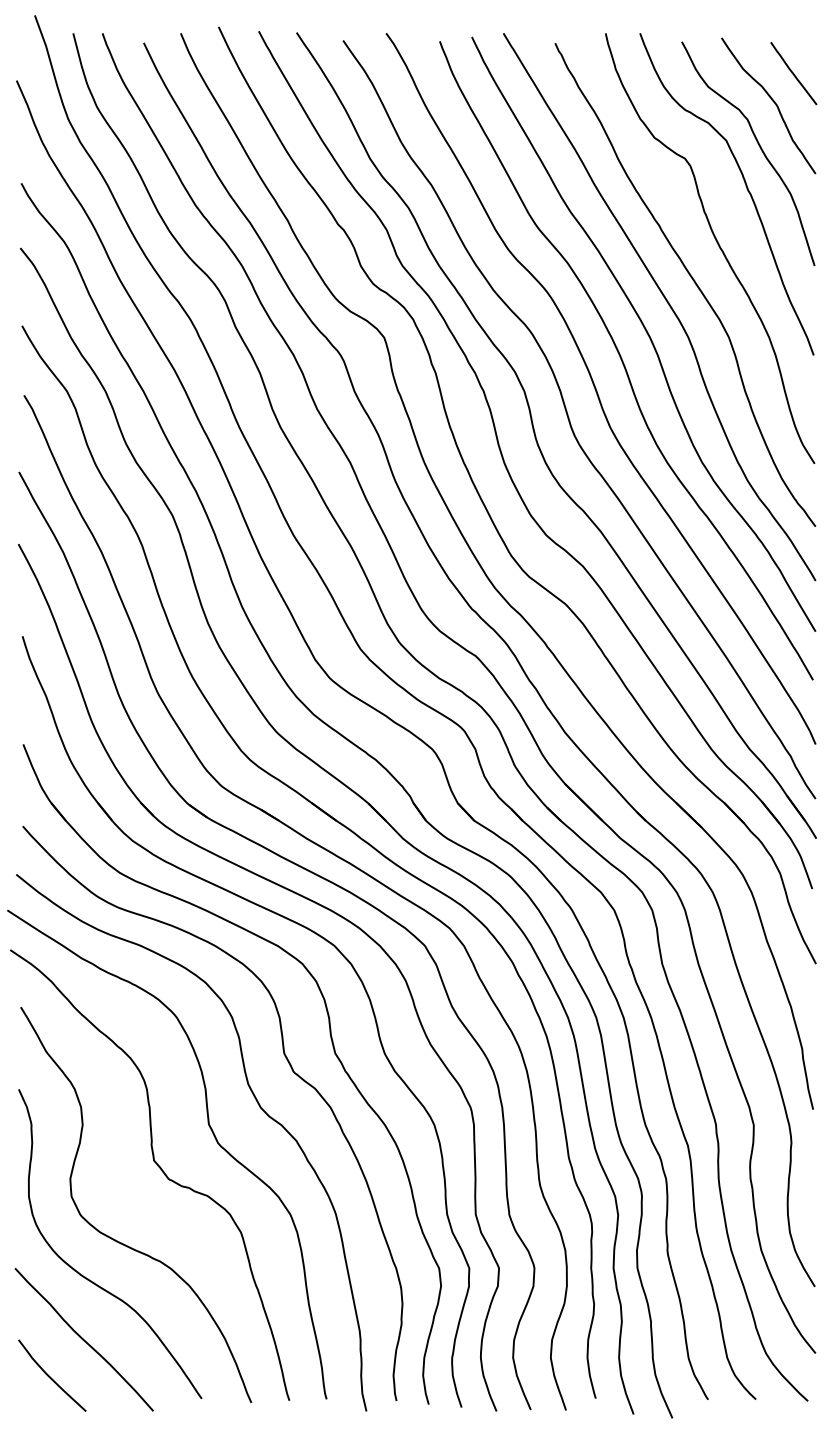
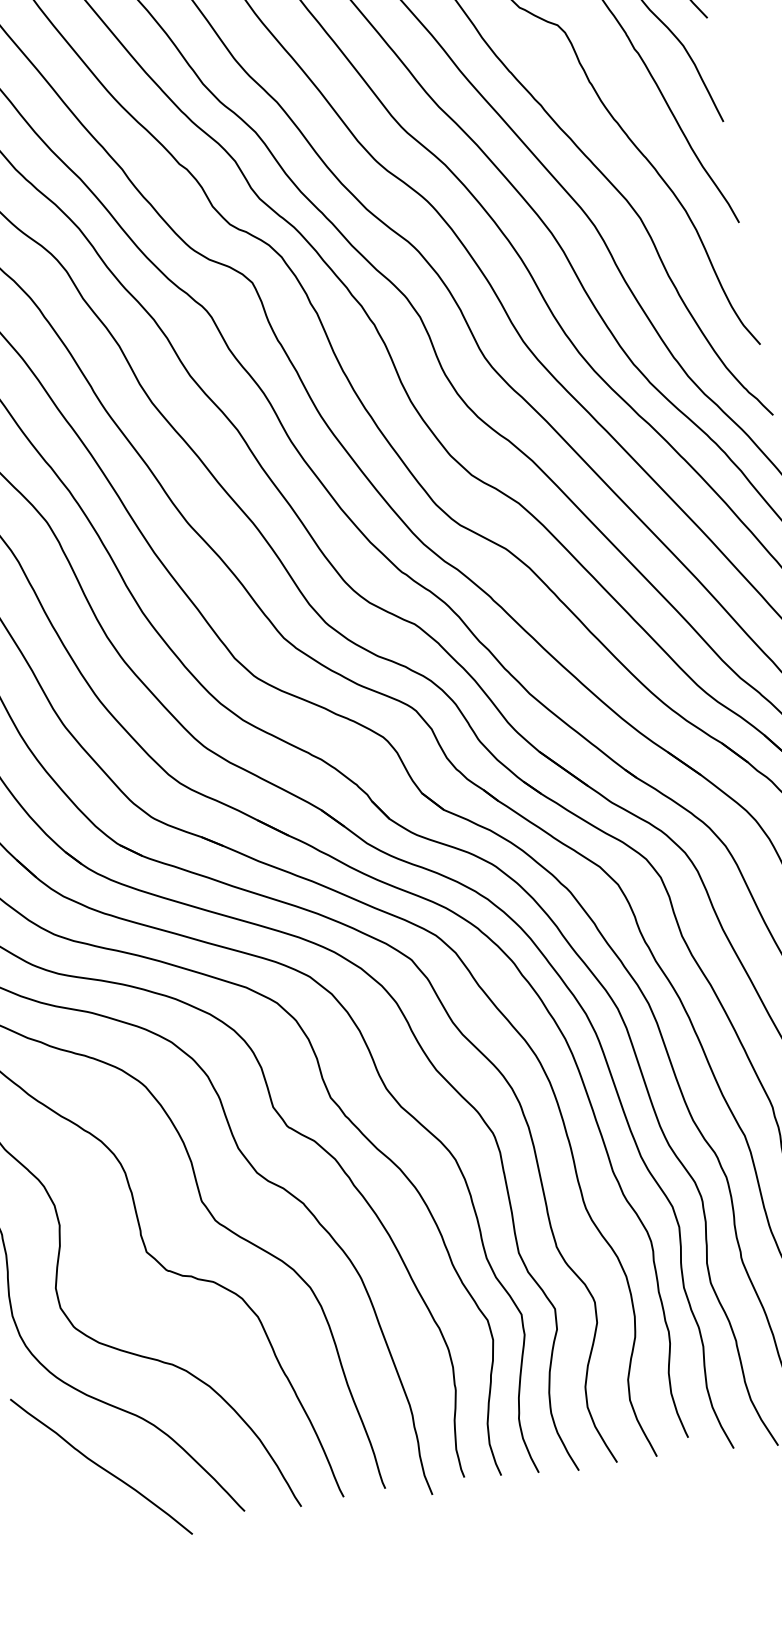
curve: (50, 1376) -> (70, 1514), removed

